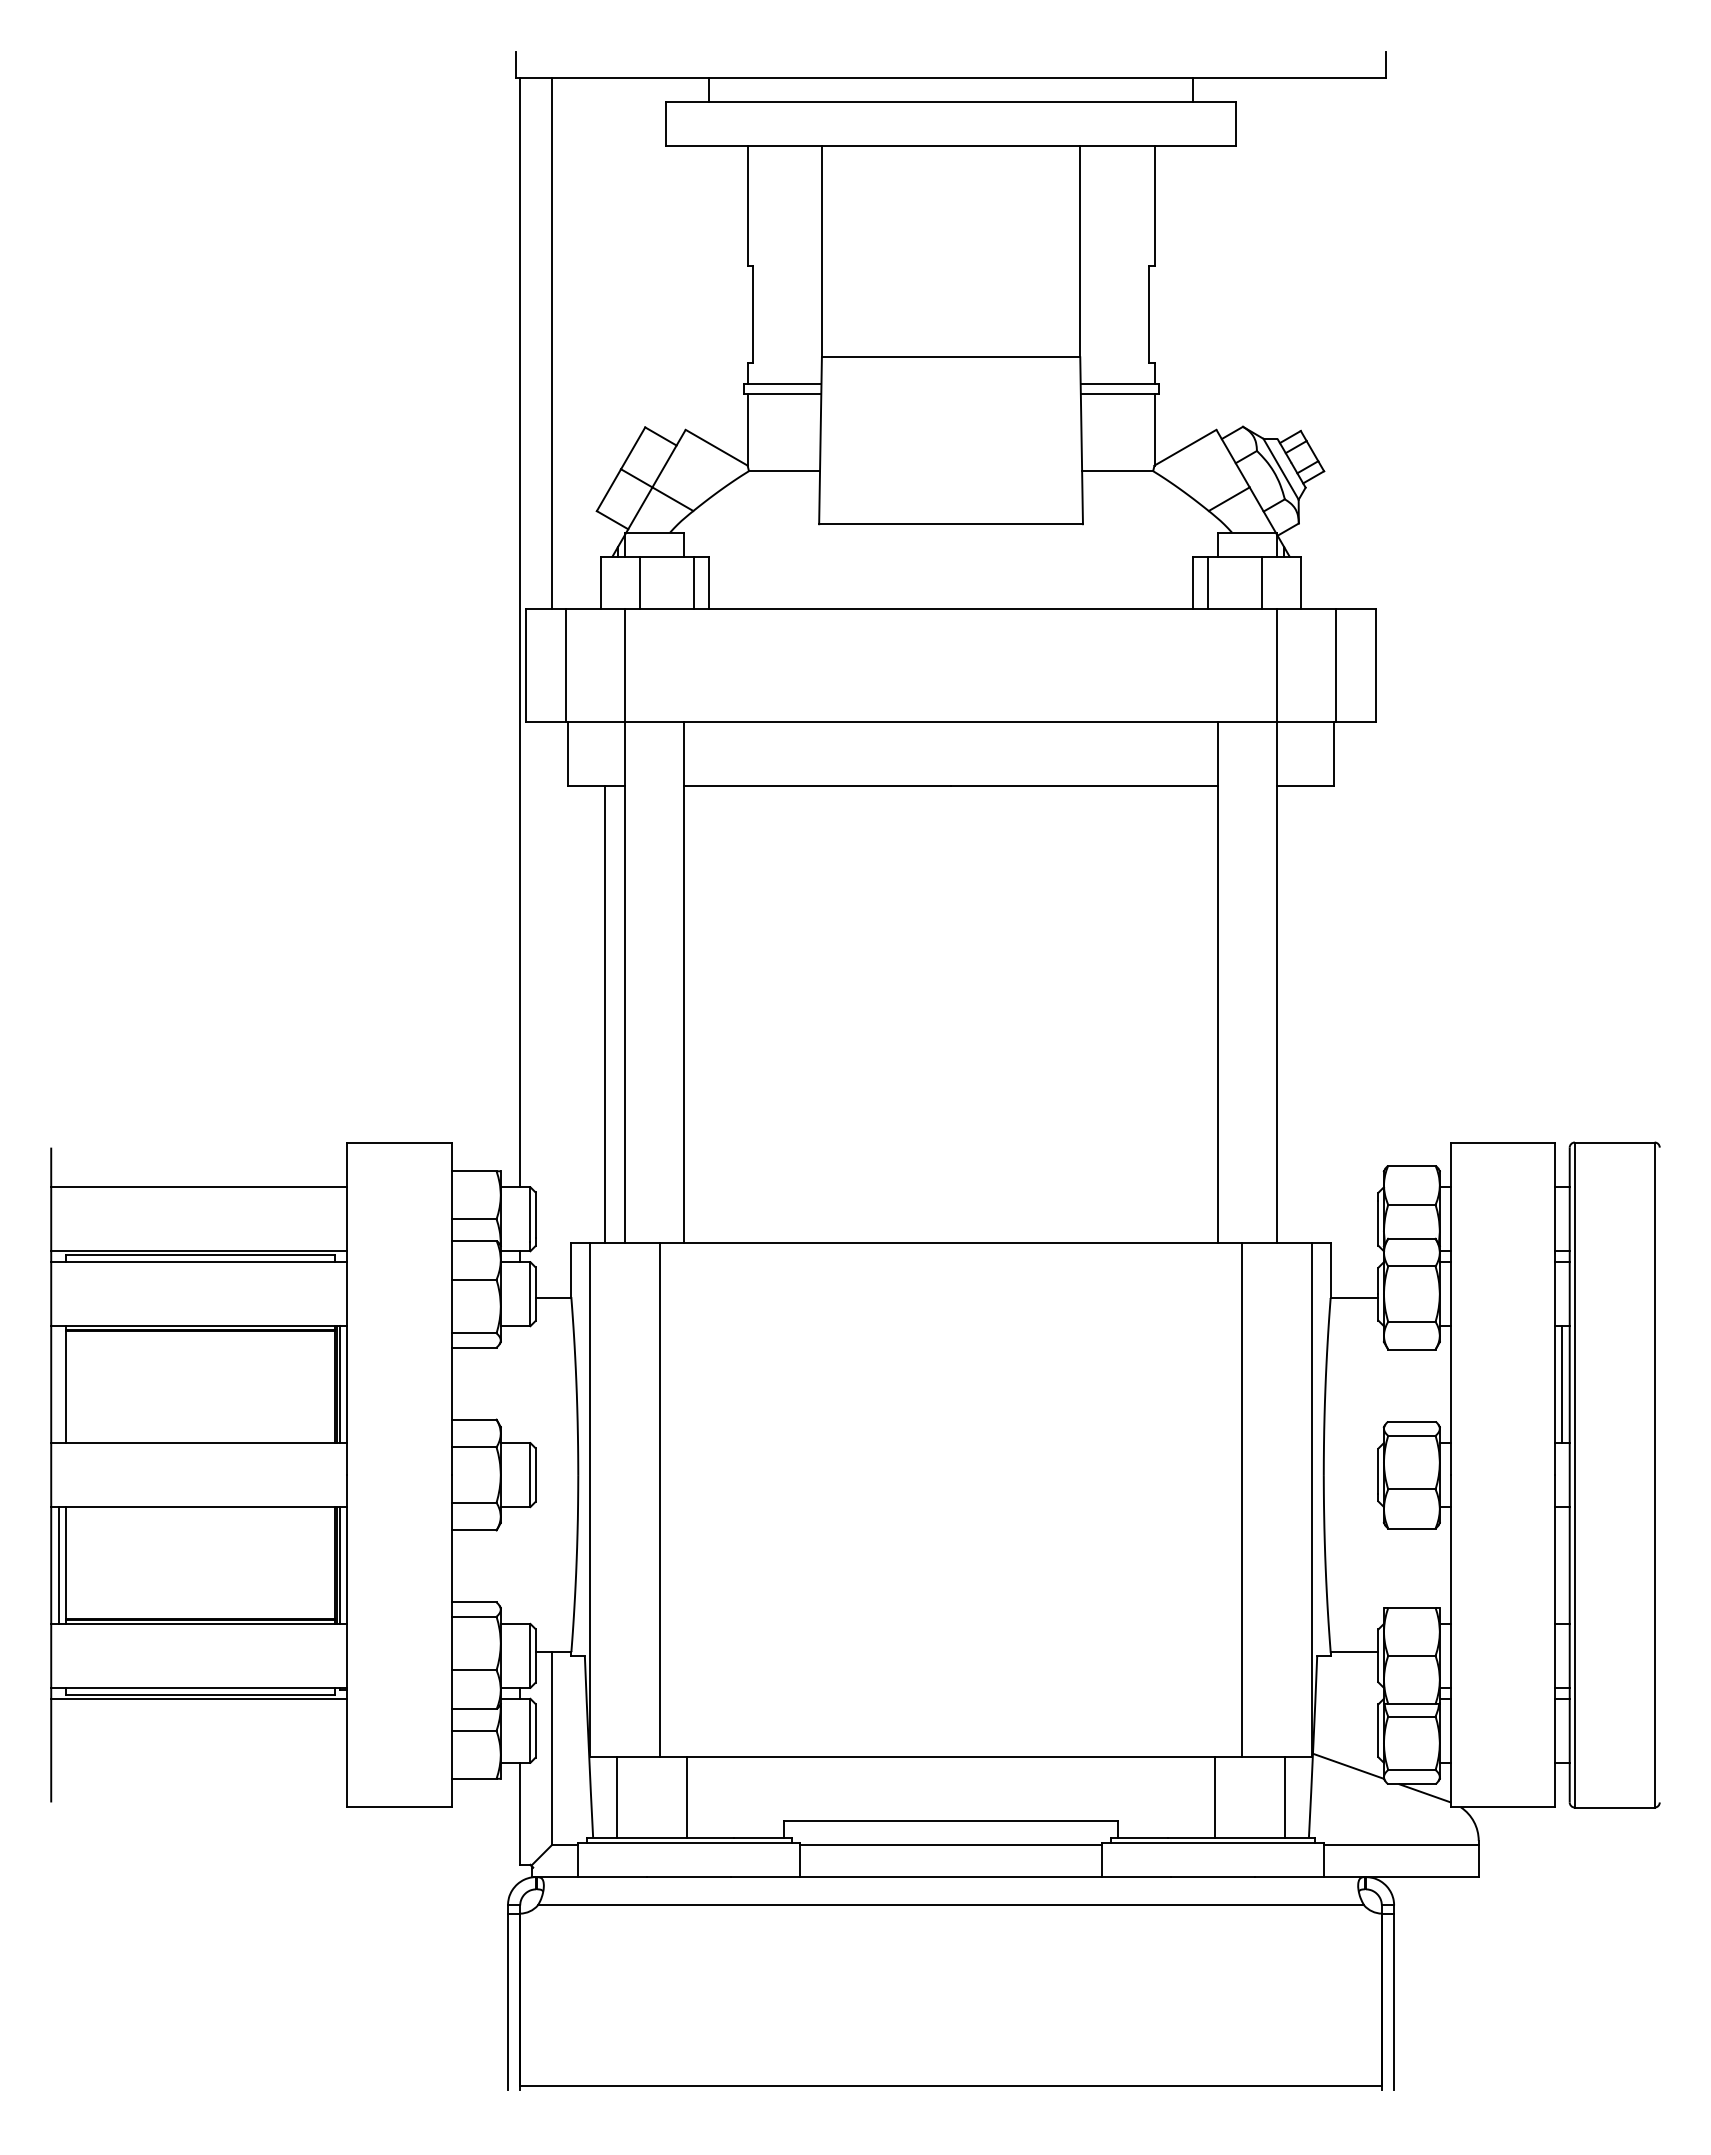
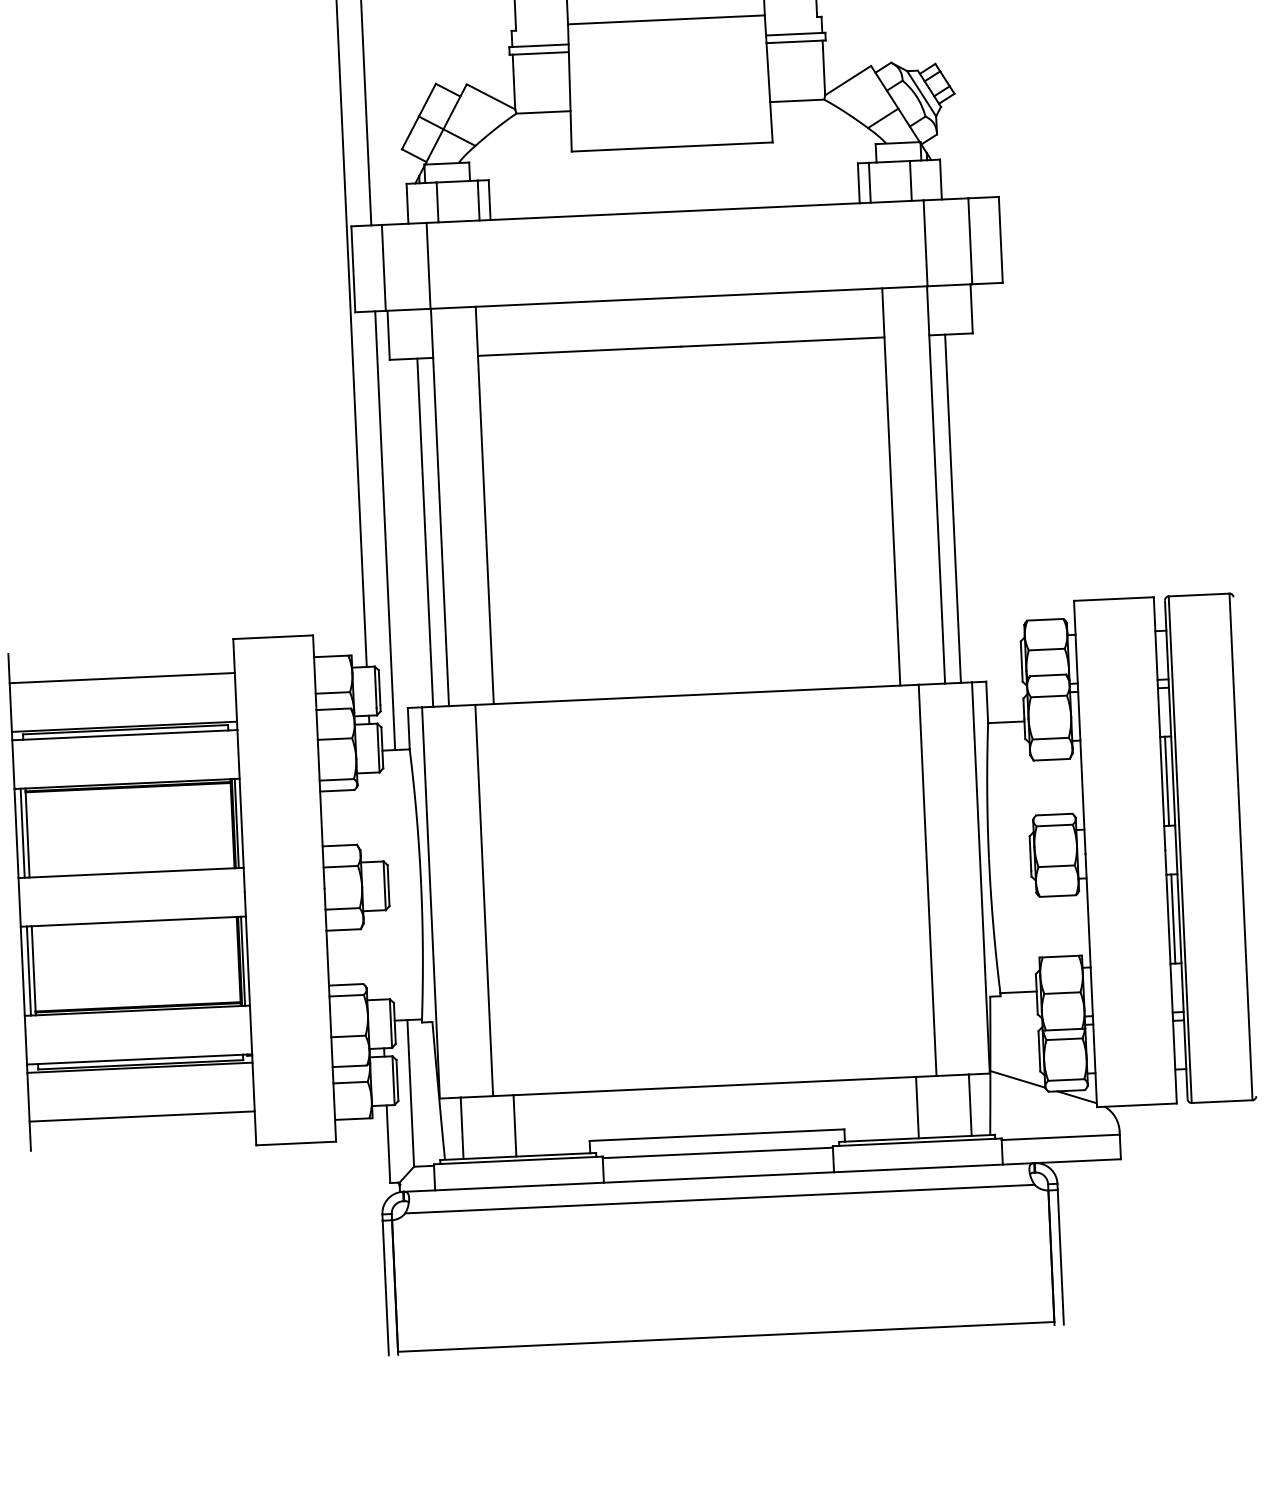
line: (552, 1009) -> (385, 530), added
line: (1297, 1014) -> (953, 508), added
line: (59, 1384) -> (22, 833), added
line: (1561, 1565) -> (1173, 919), added
line: (198, 1762) -> (141, 1116), added

